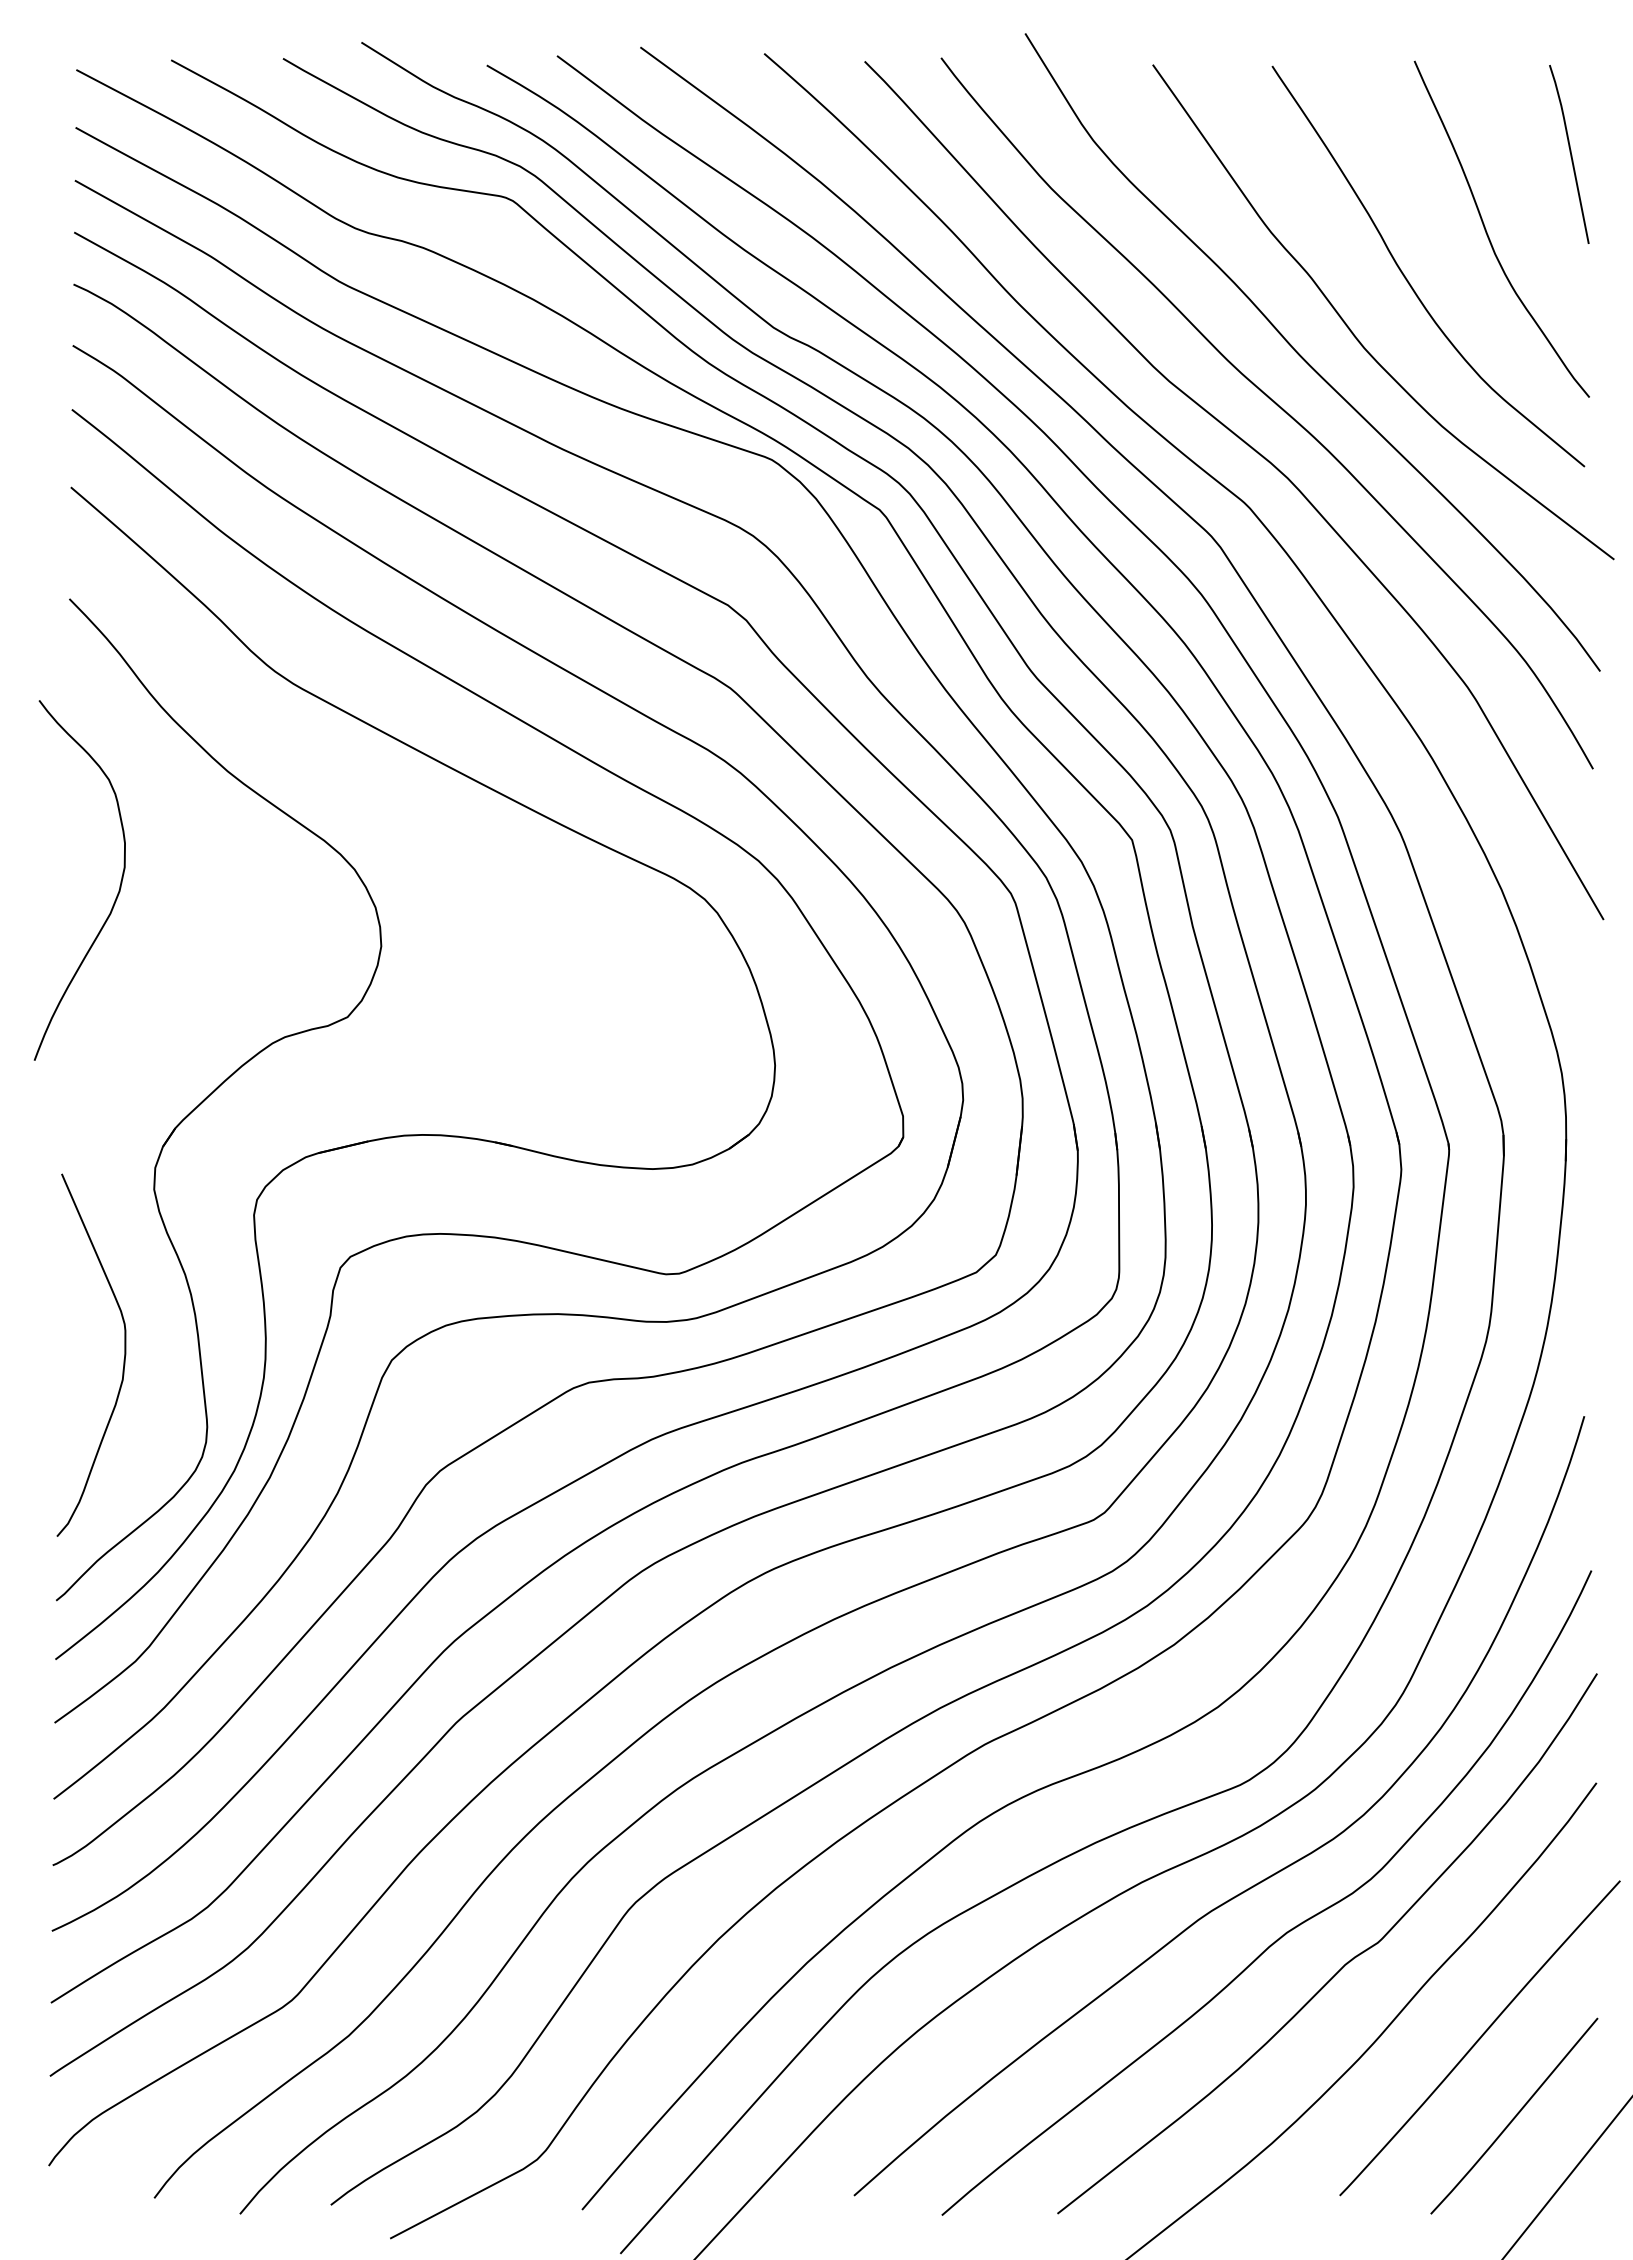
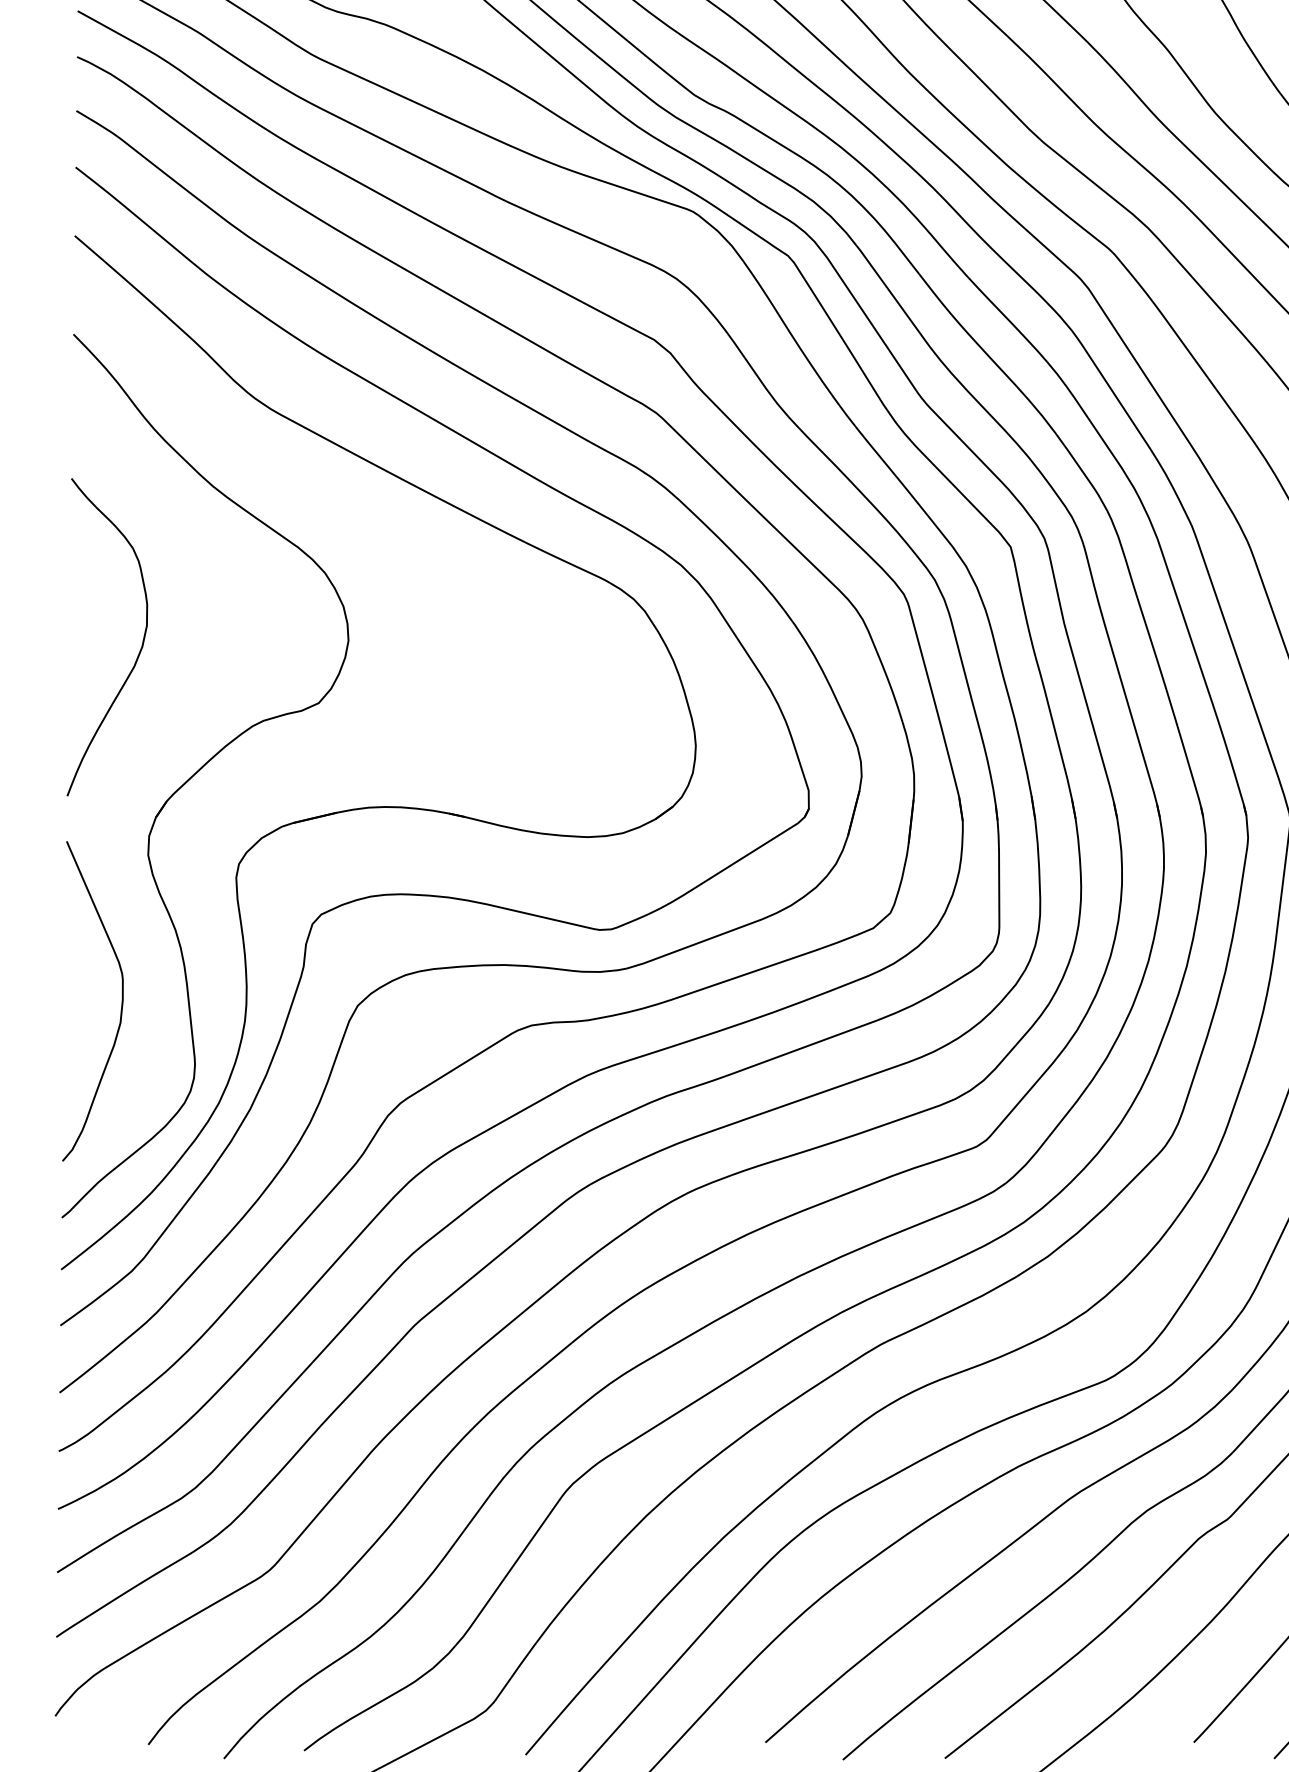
curve: (116, 895) -> (139, 650), moved

